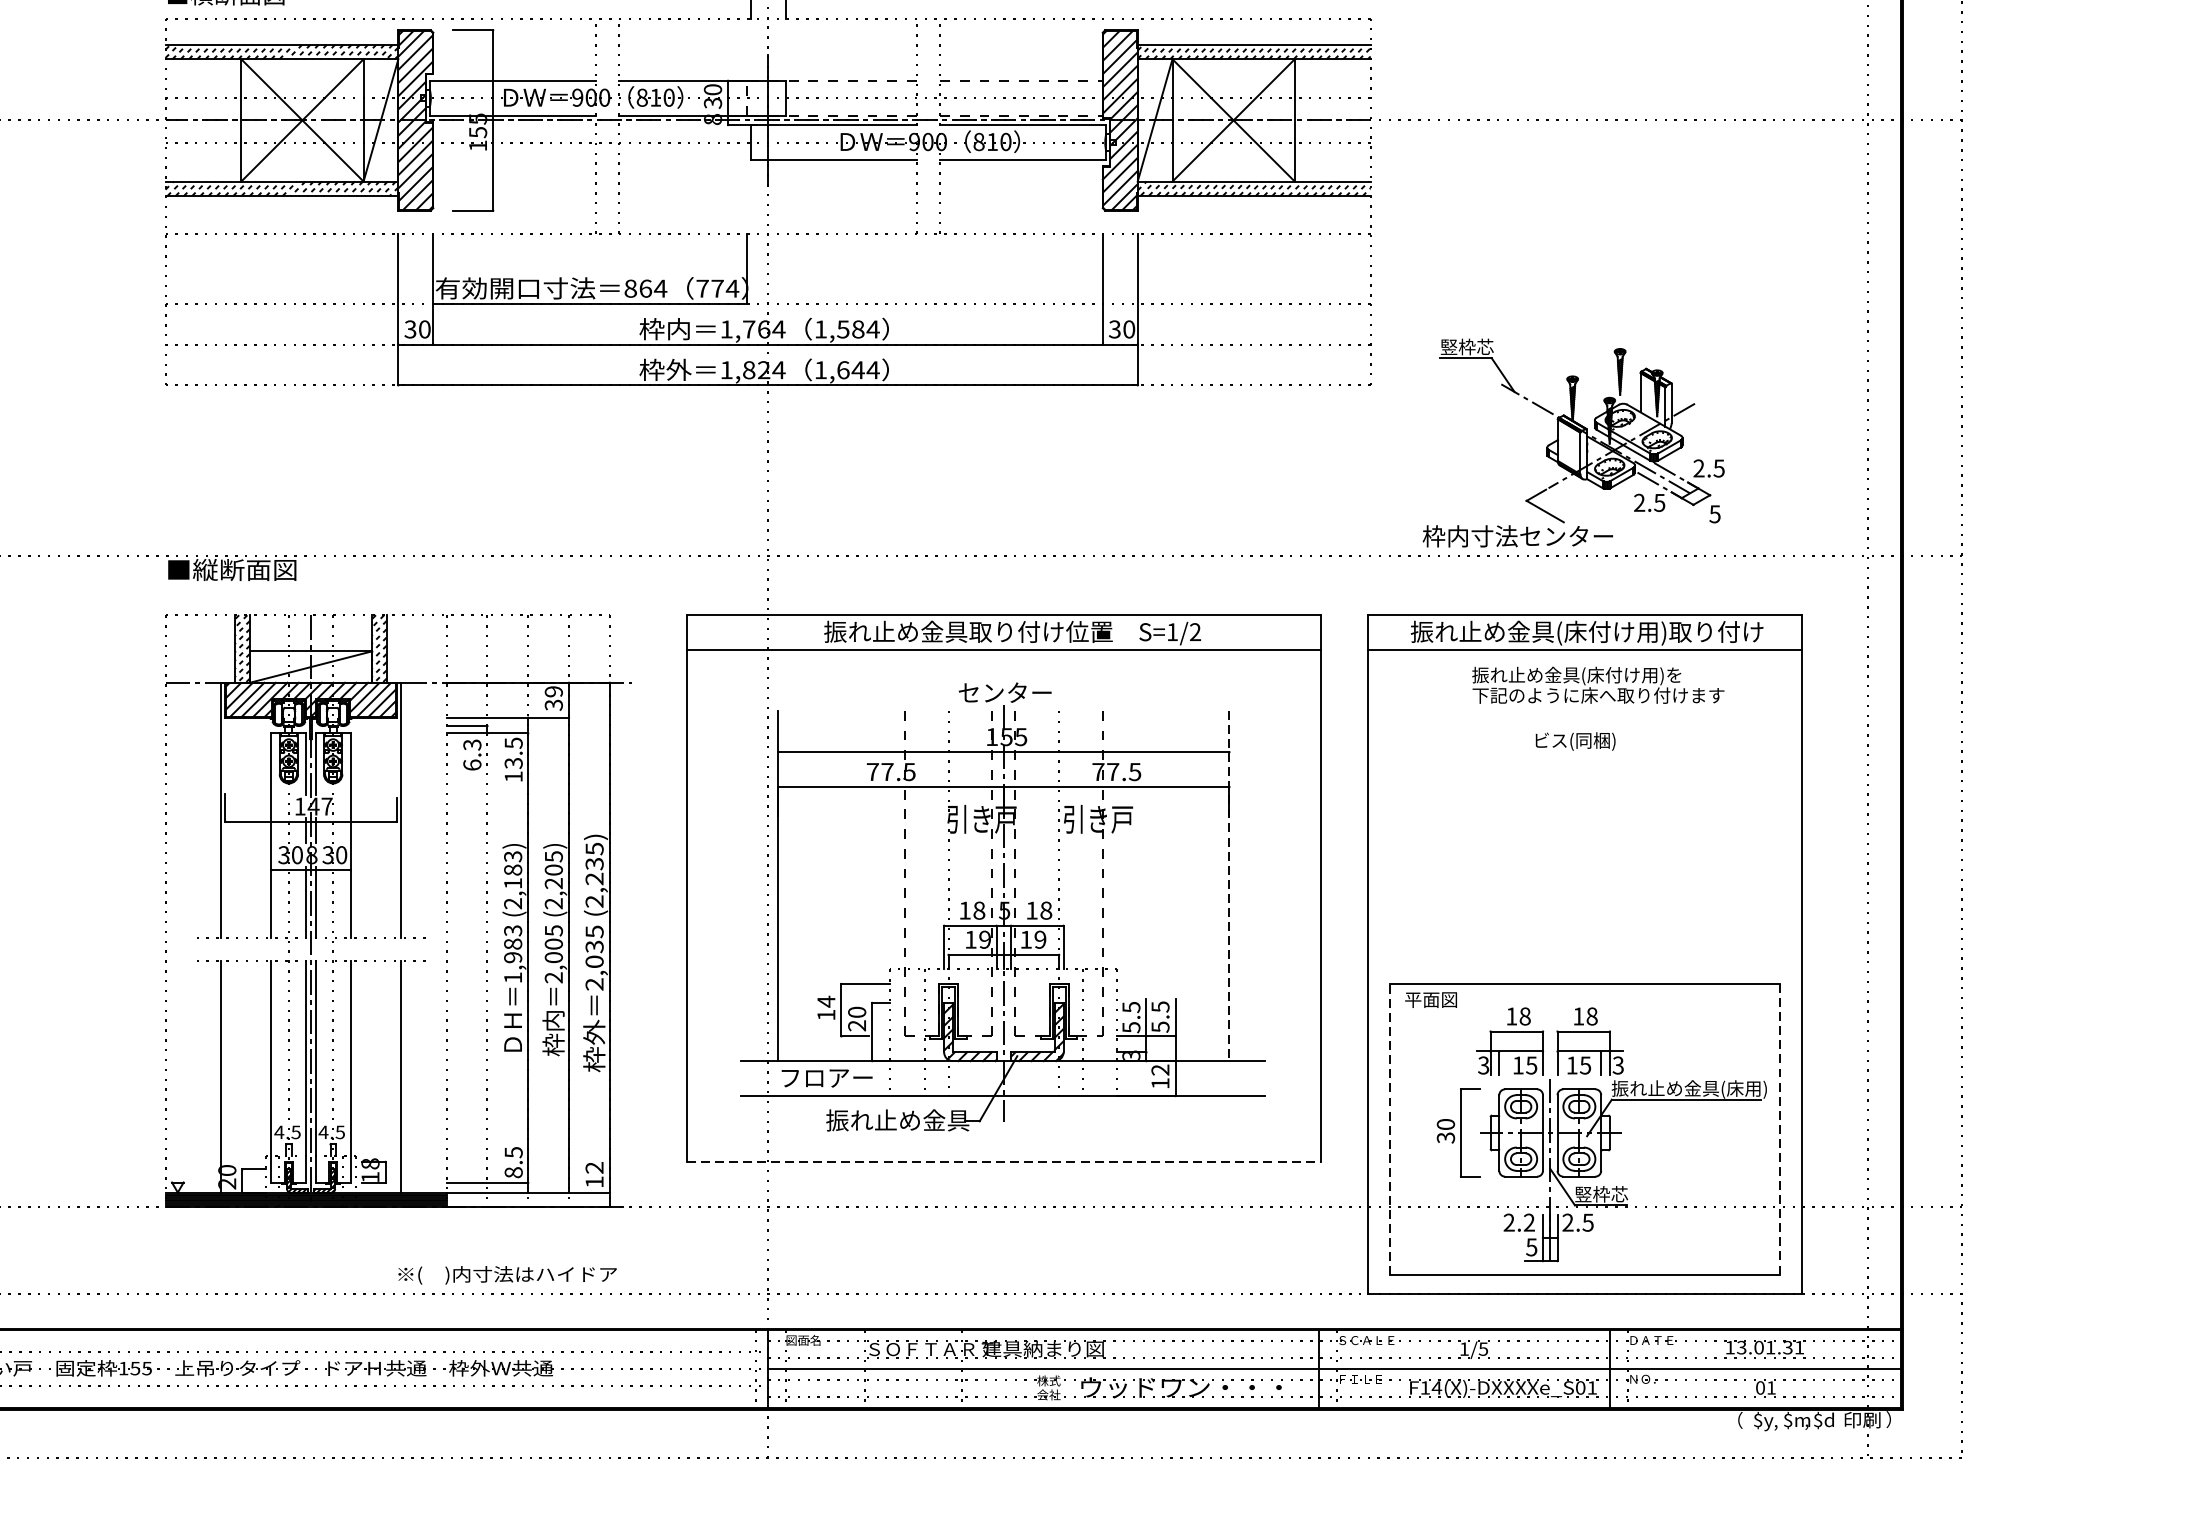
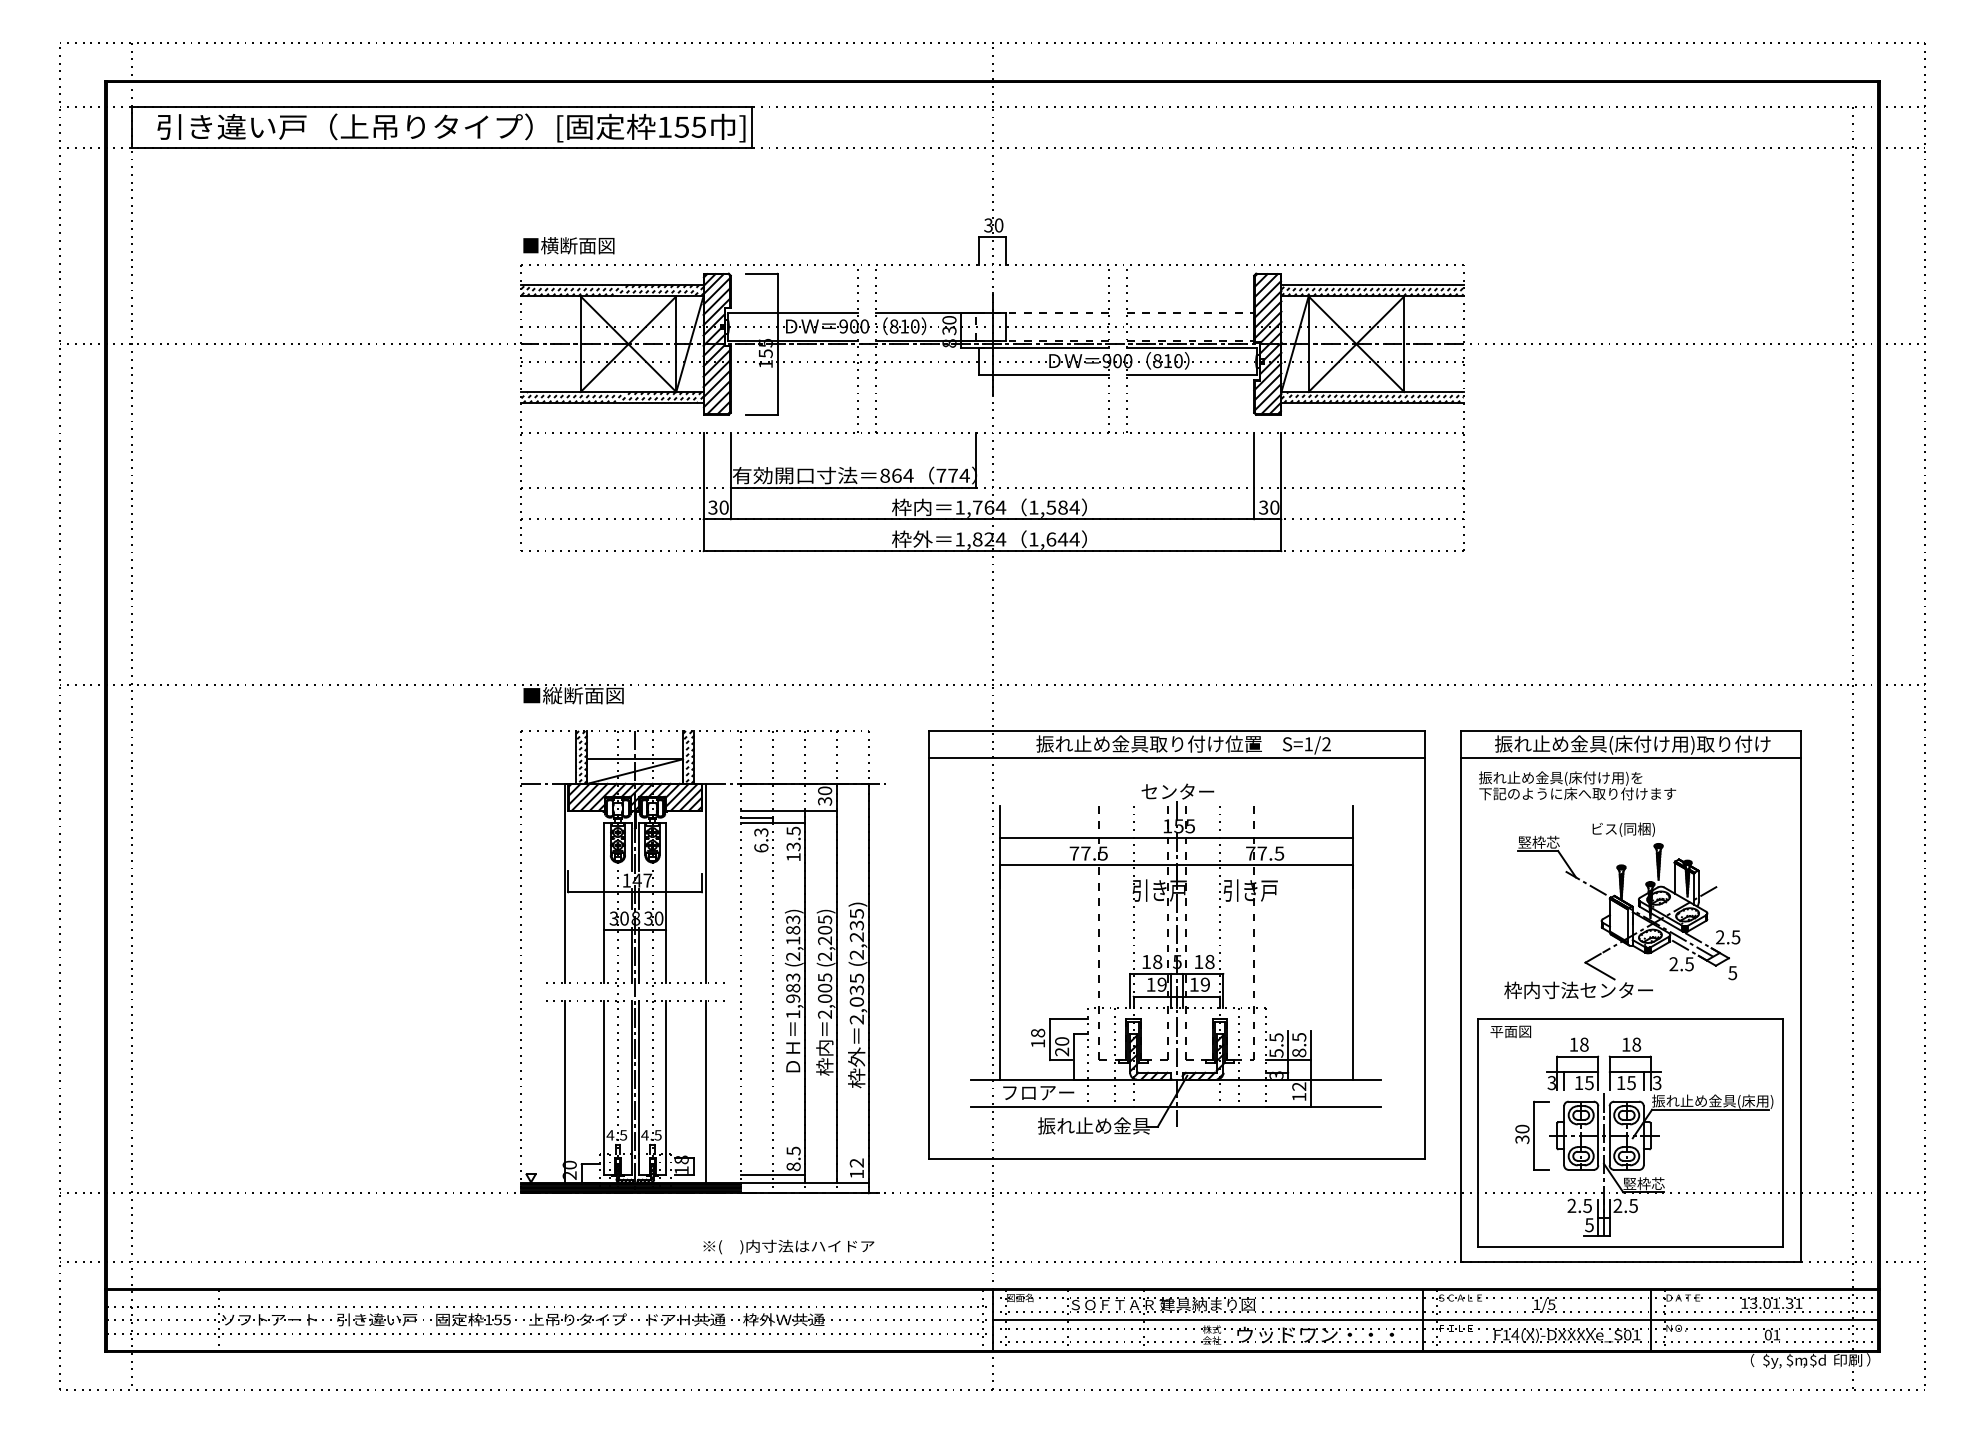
part: (1573, 441) -> (1622, 916), moved
text: (1598, 684) -> (1577, 785), moved
text: (554, 691) -> (825, 790), 39 -> 30
line: (1229, 885) -> (1353, 942), dashed -> solid
text: (826, 1000) -> (1038, 1032), 14 -> 18
text: (1160, 1026) -> (1299, 1052), 5.5 -> 8.5
line: (1389, 1130) -> (1478, 1133), dashed -> solid
line: (1779, 1130) -> (1783, 1133), dashed -> solid
line: (1004, 1162) -> (1177, 1158), dashed -> solid
text: (1529, 1222) -> (1587, 1205), 2.2 -> 2.5

